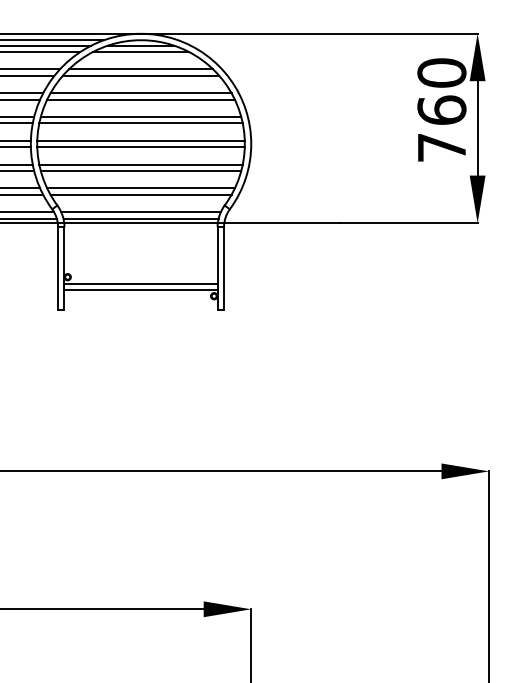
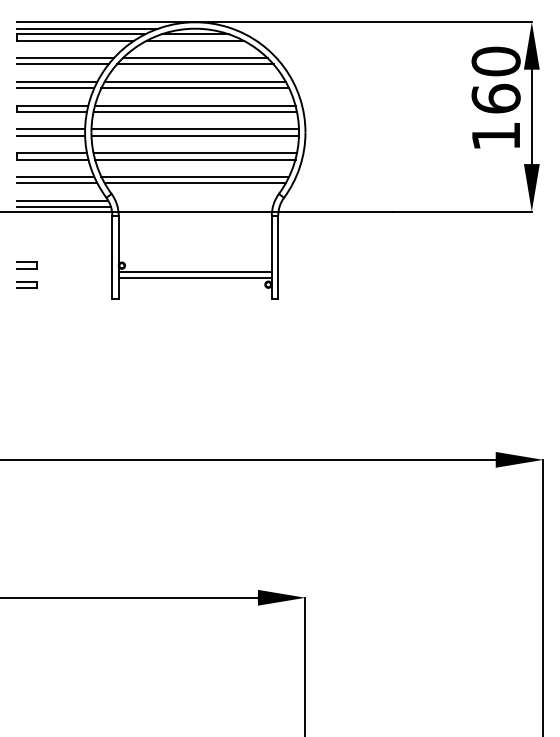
text: (441, 147) -> (495, 135), 760 -> 160
line: (141, 212) -> (195, 200), removed
line: (140, 219) -> (194, 207), removed

